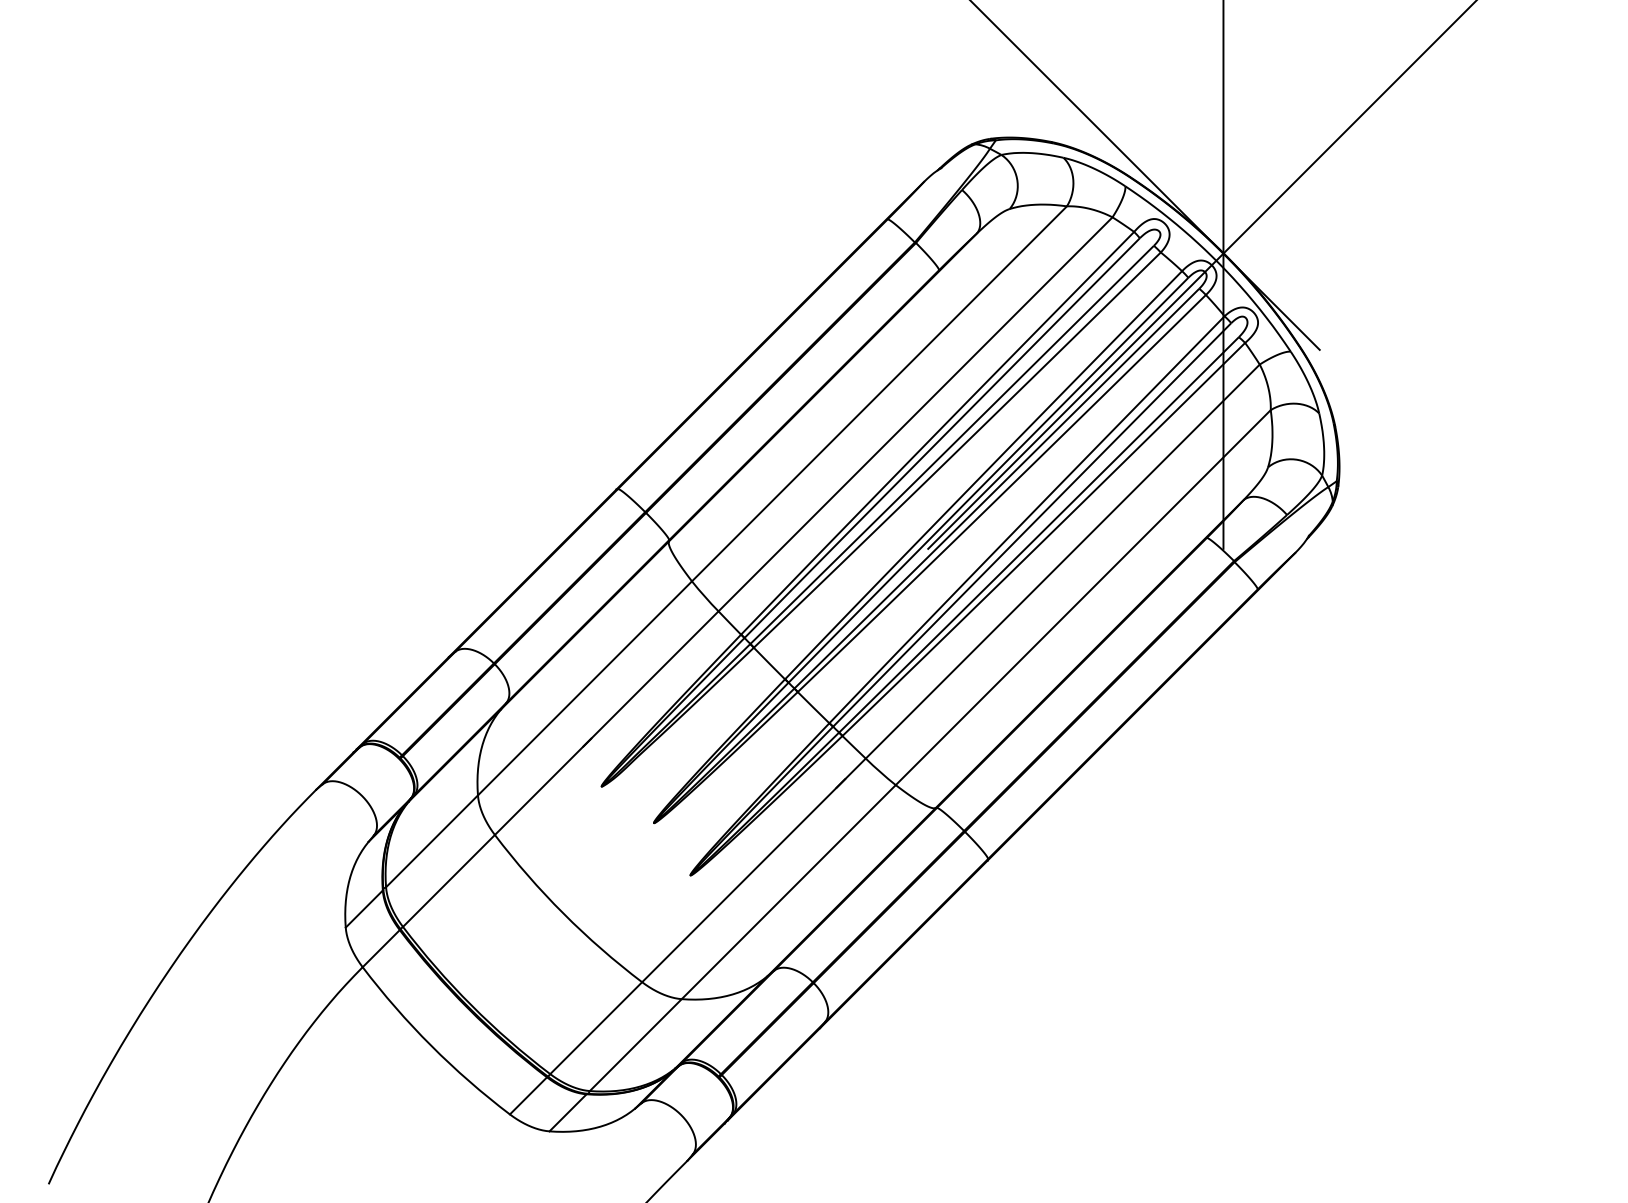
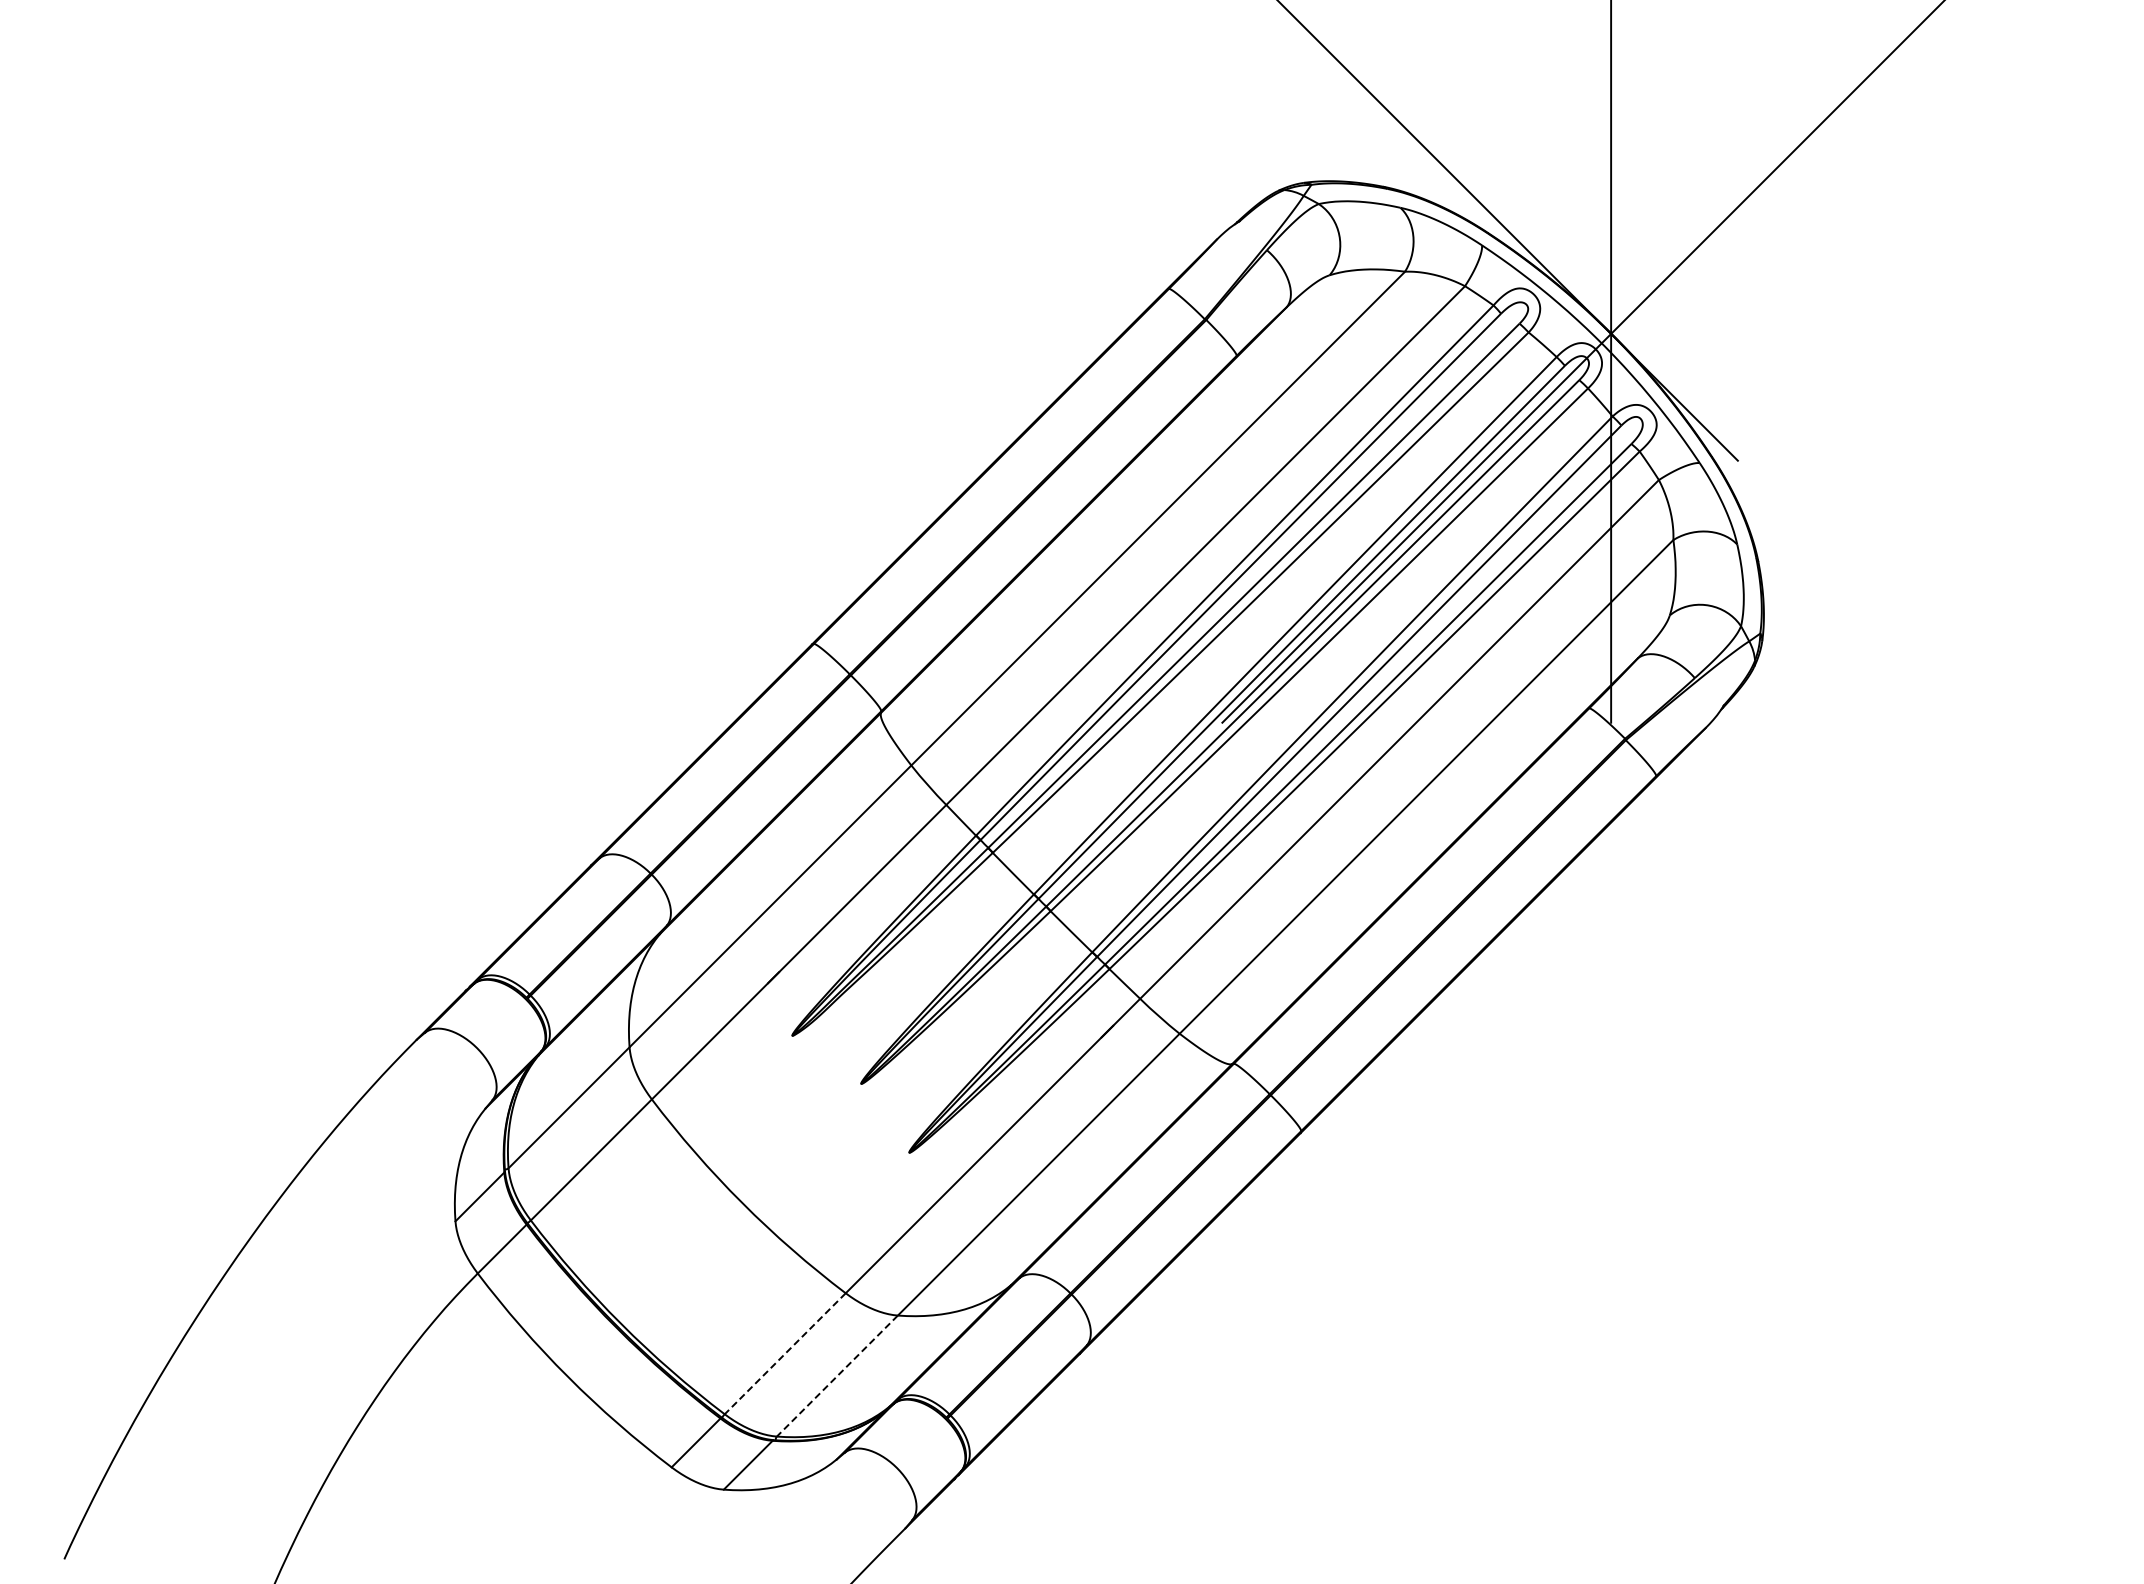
line: (596, 1027) -> (785, 1353), solid -> dashed
line: (635, 1045) -> (837, 1376), solid -> dashed

